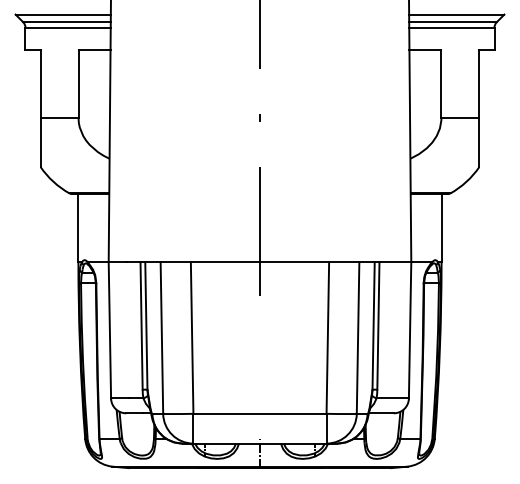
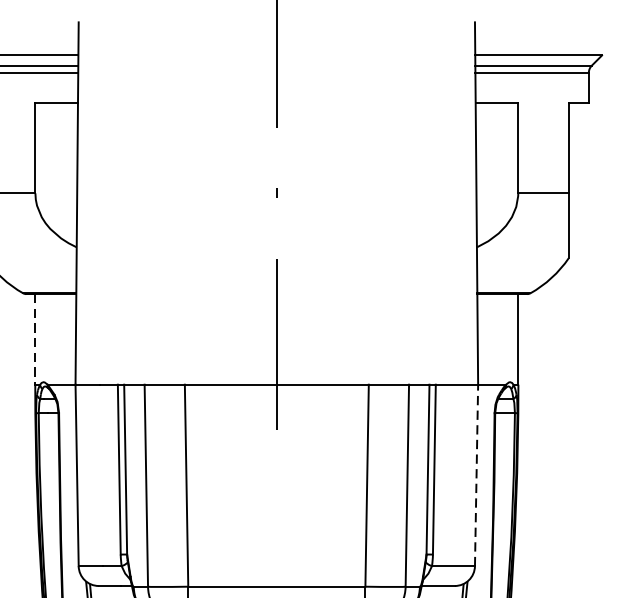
line: (78, 228) -> (35, 340), solid -> dashed
line: (410, 329) -> (477, 474), solid -> dashed

